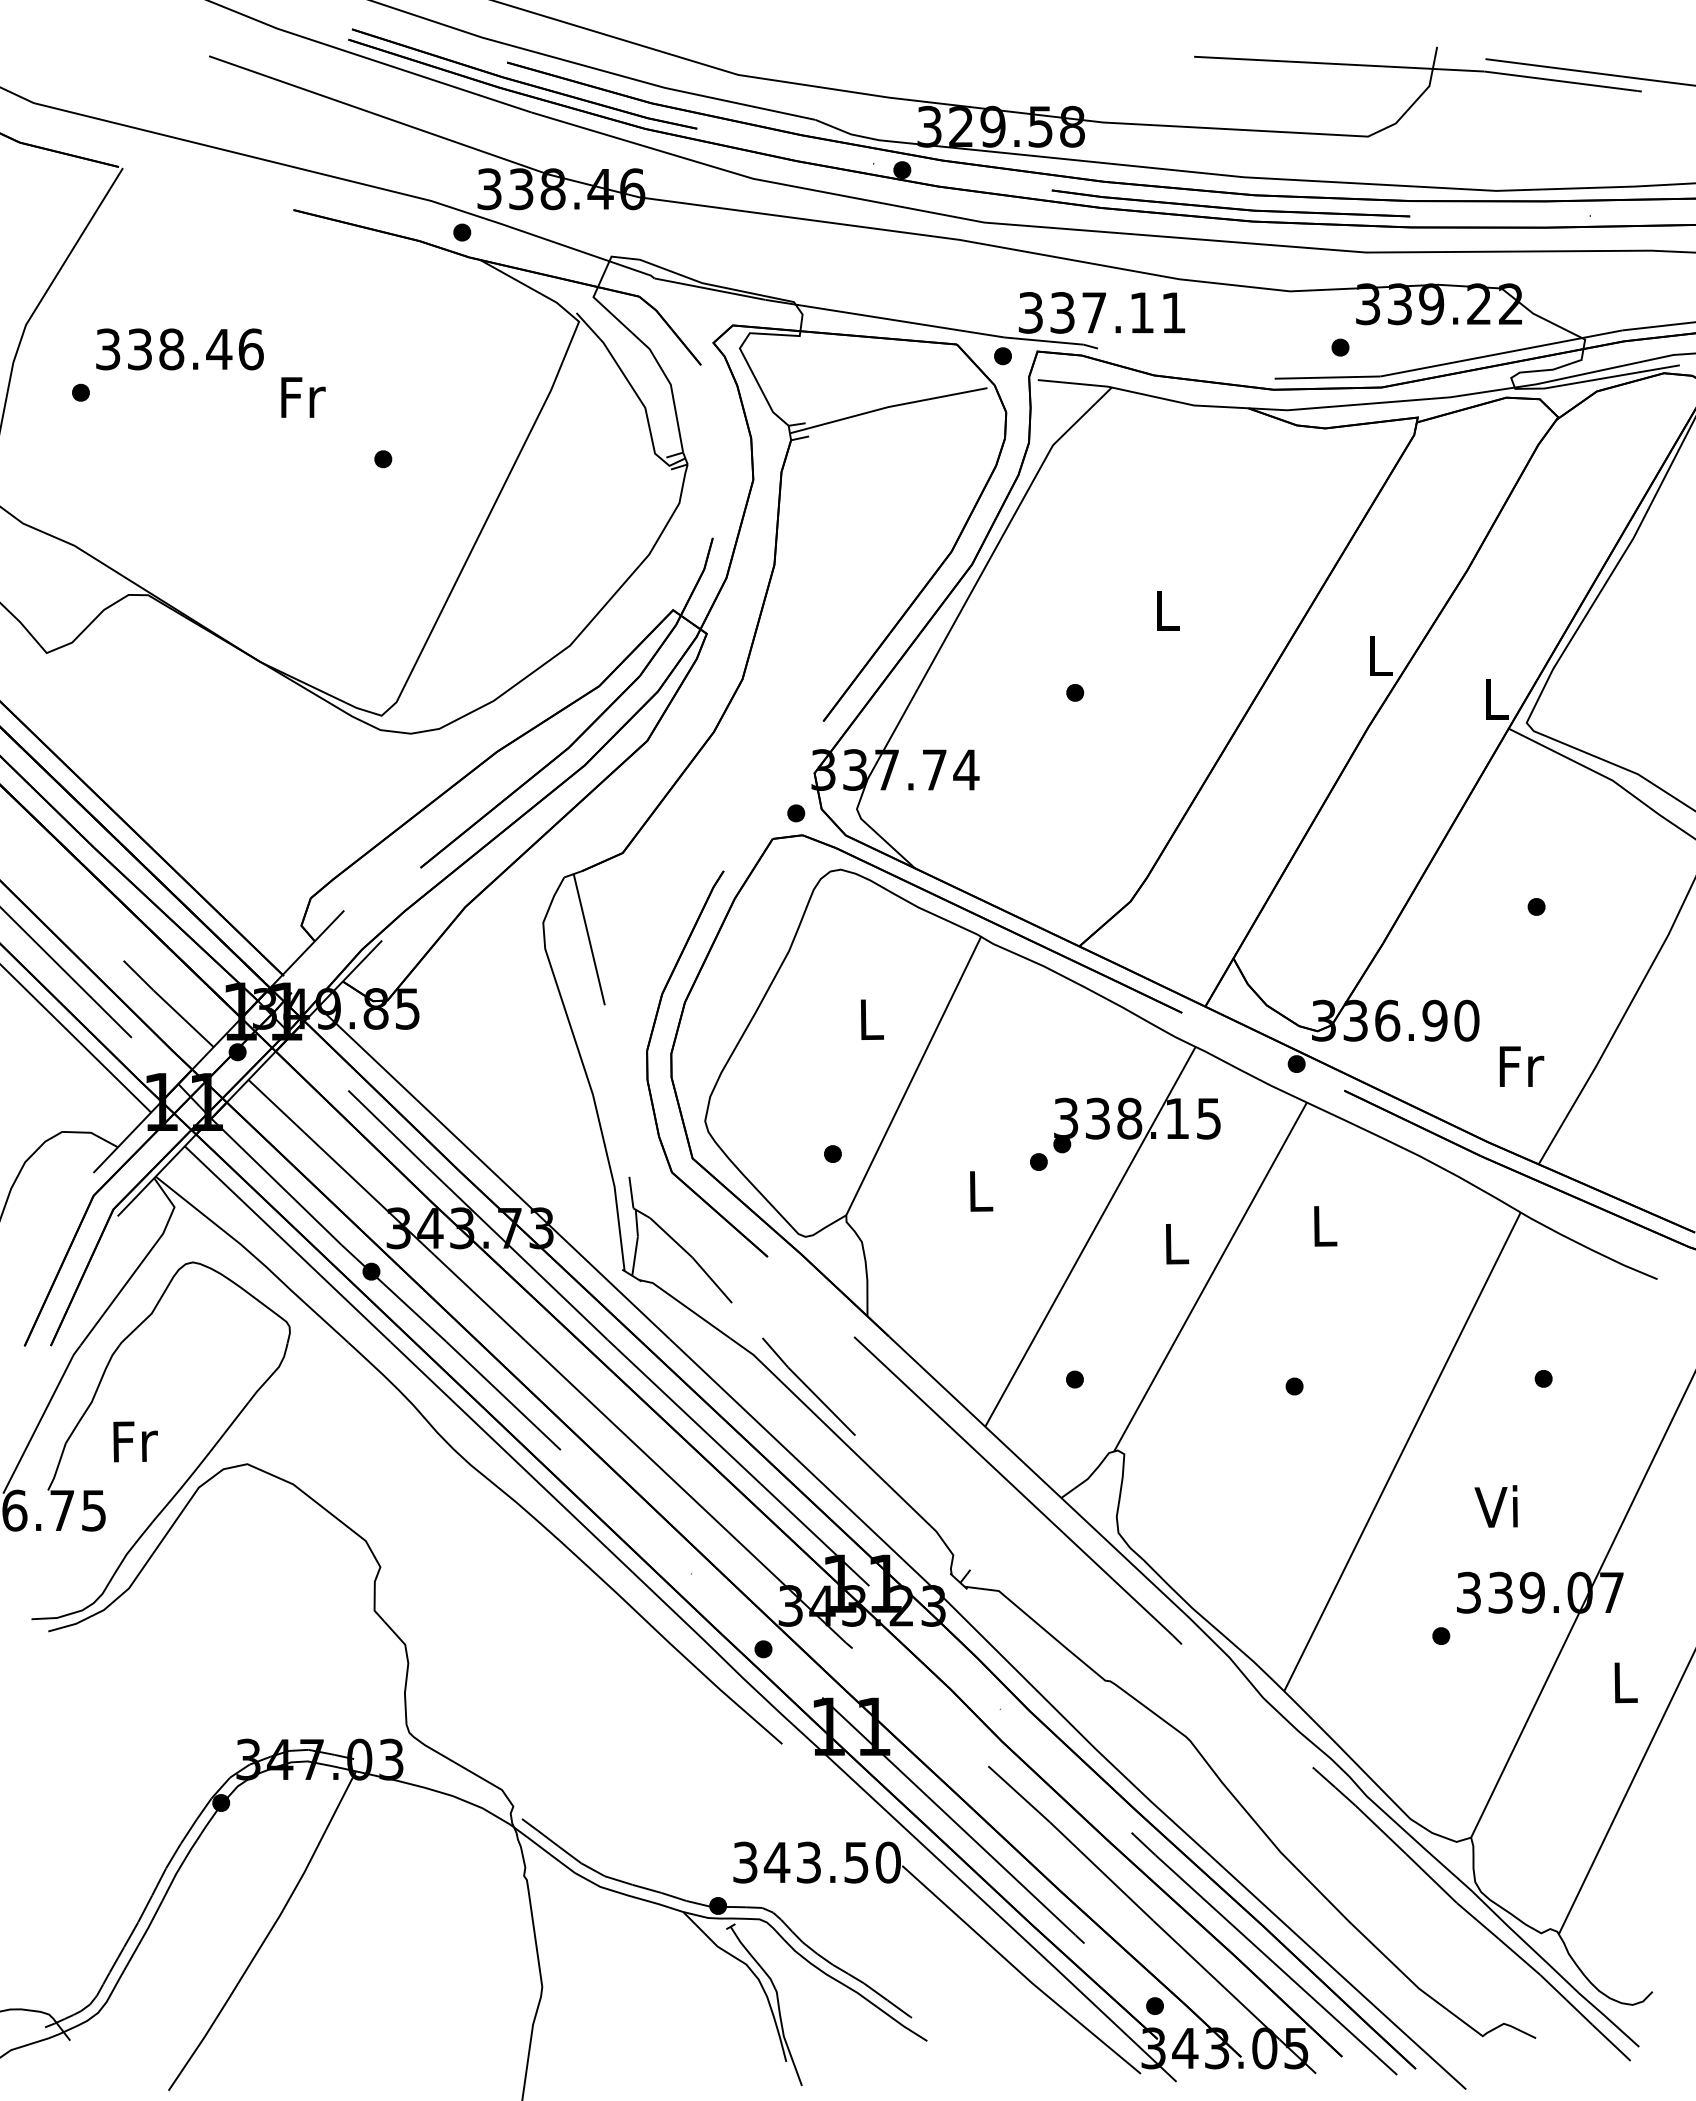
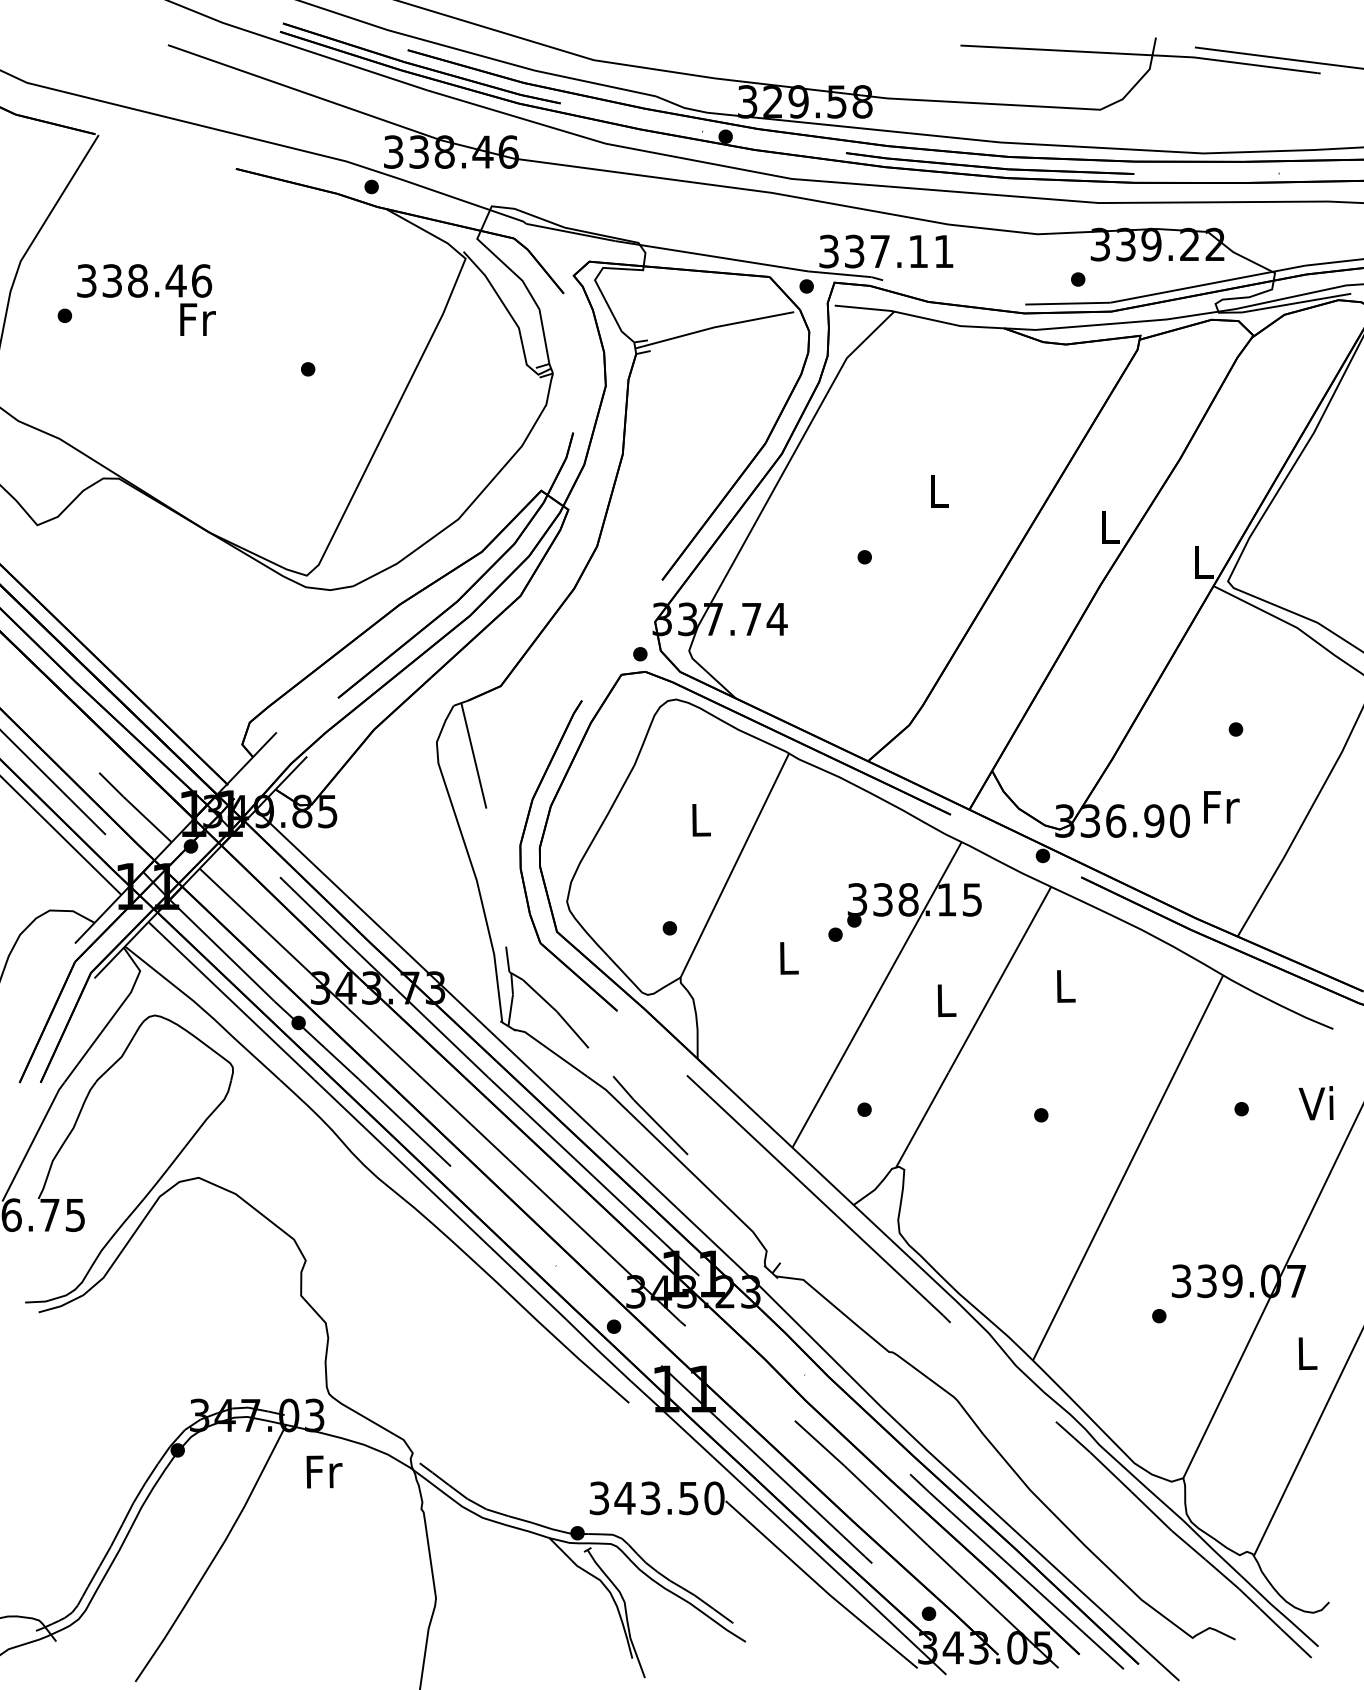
text: (303, 397) -> (198, 319), moved
text: (1521, 1066) -> (1221, 807), moved
text: (135, 1441) -> (324, 1471), moved
text: (1495, 1506) -> (1315, 1103), moved

